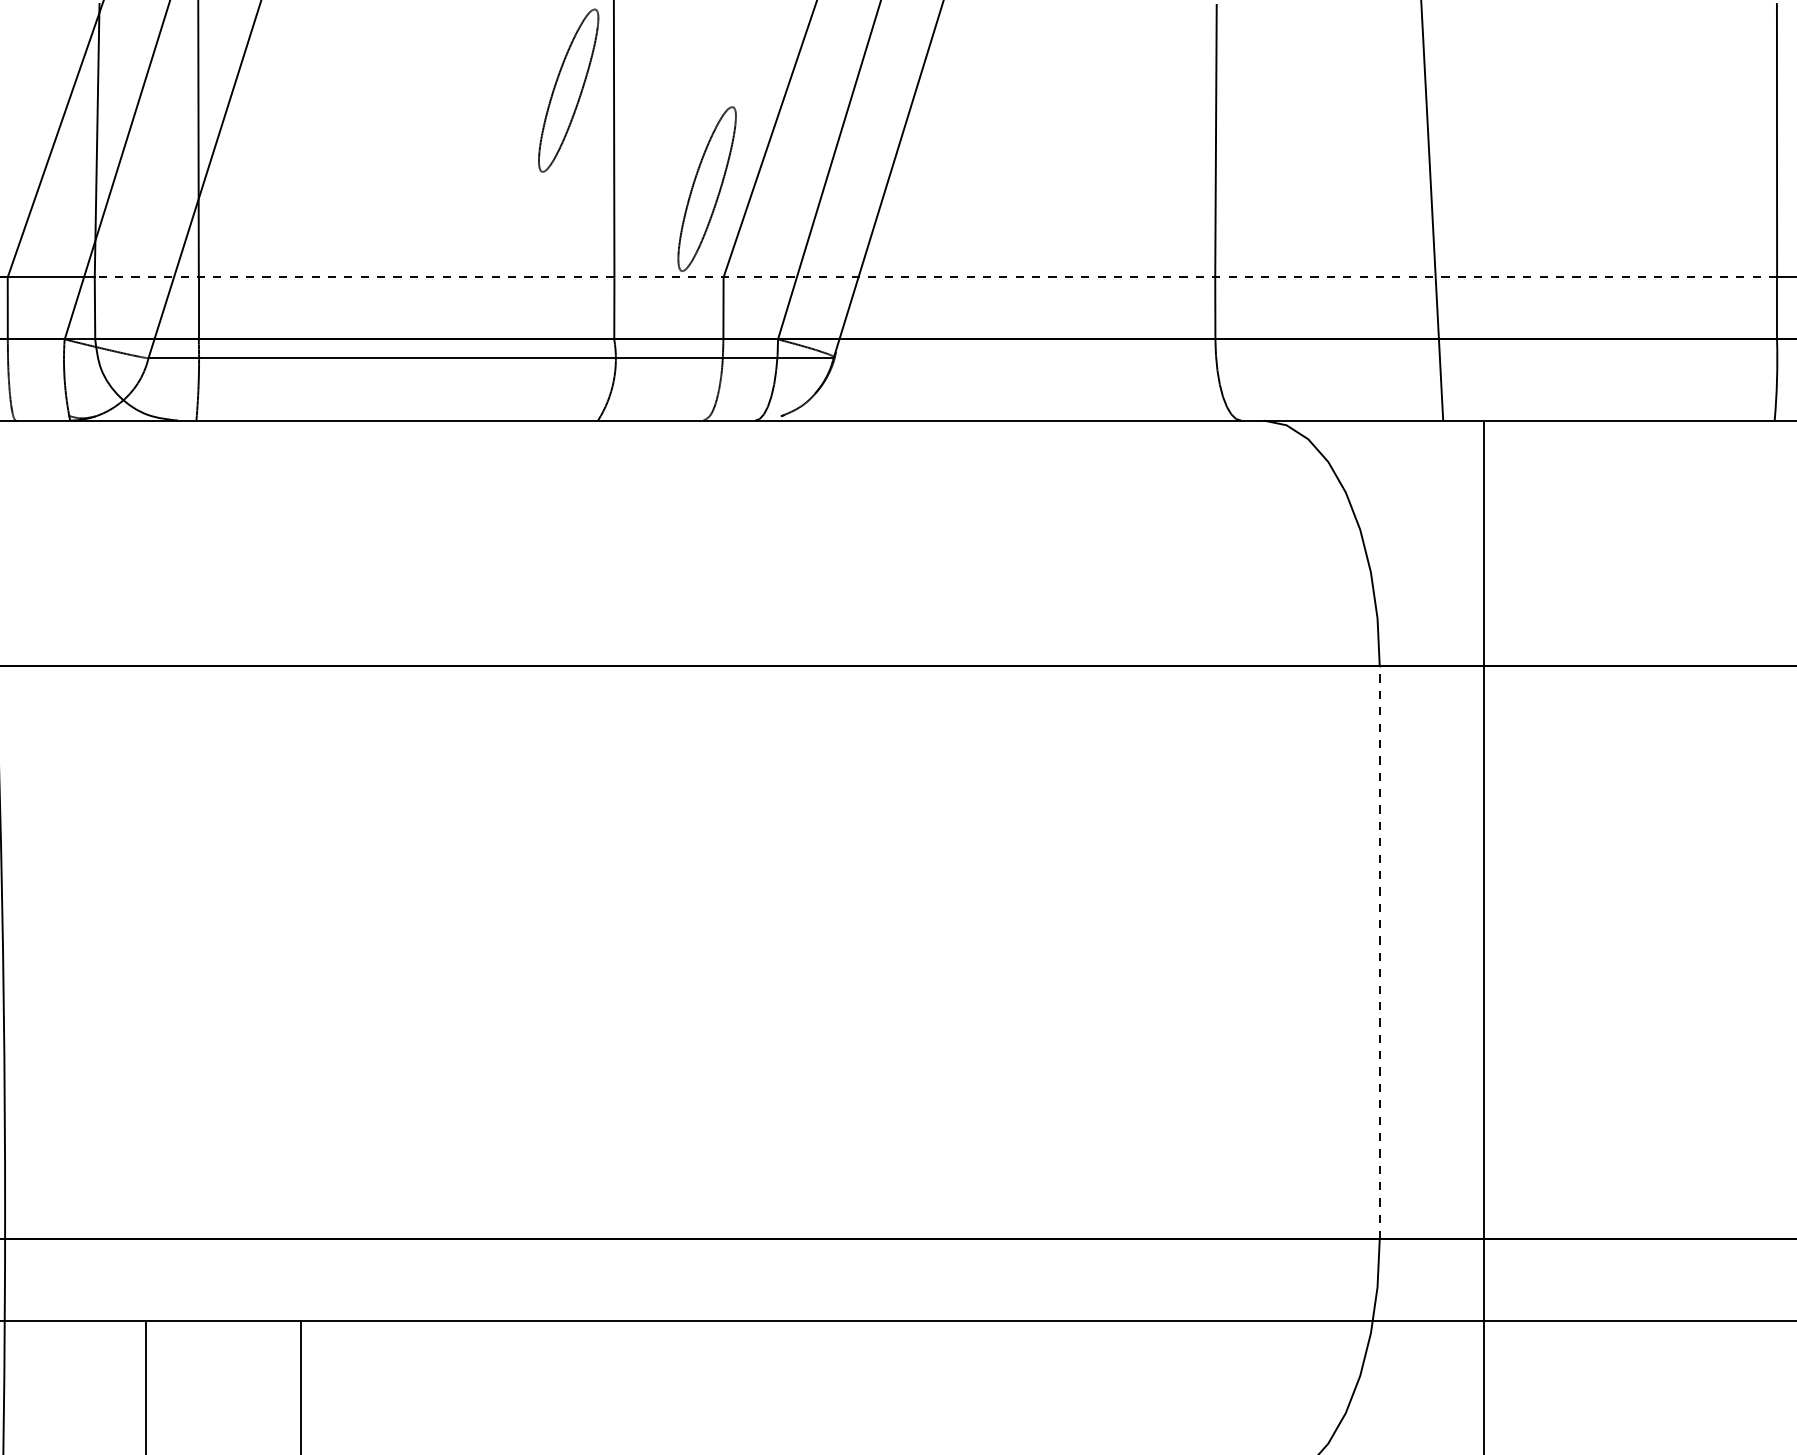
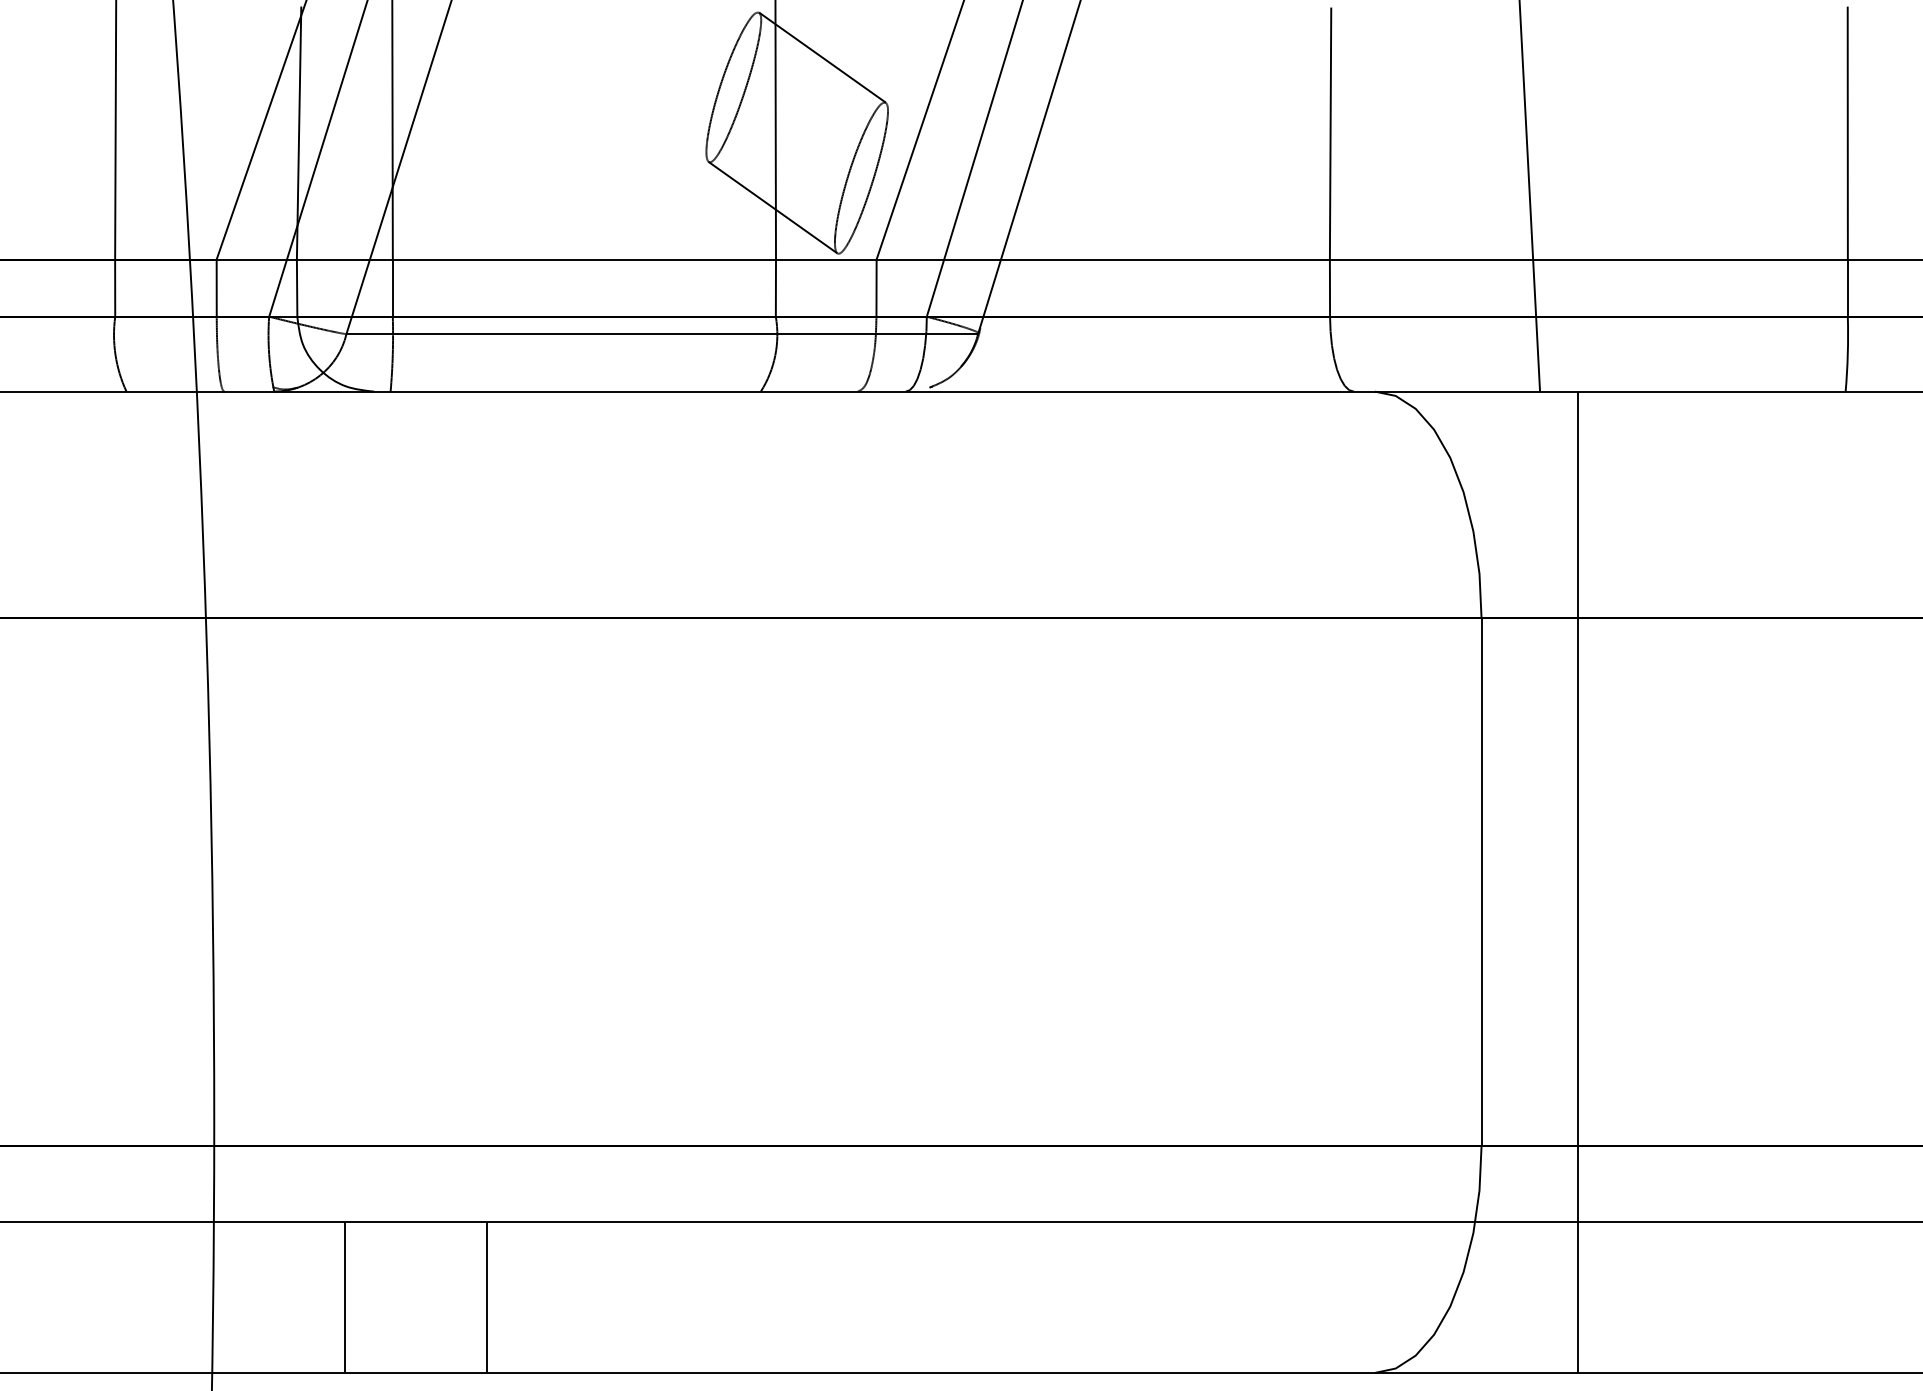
line: (664, 58) -> (822, 57), added
line: (610, 220) -> (772, 207), added
line: (934, 277) -> (1071, 259), dashed -> solid
line: (1379, 952) -> (1481, 881), dashed -> solid

